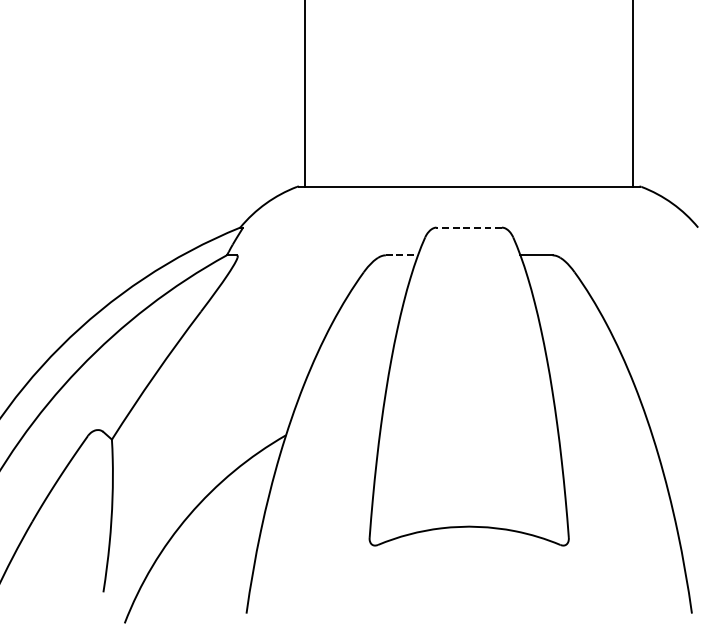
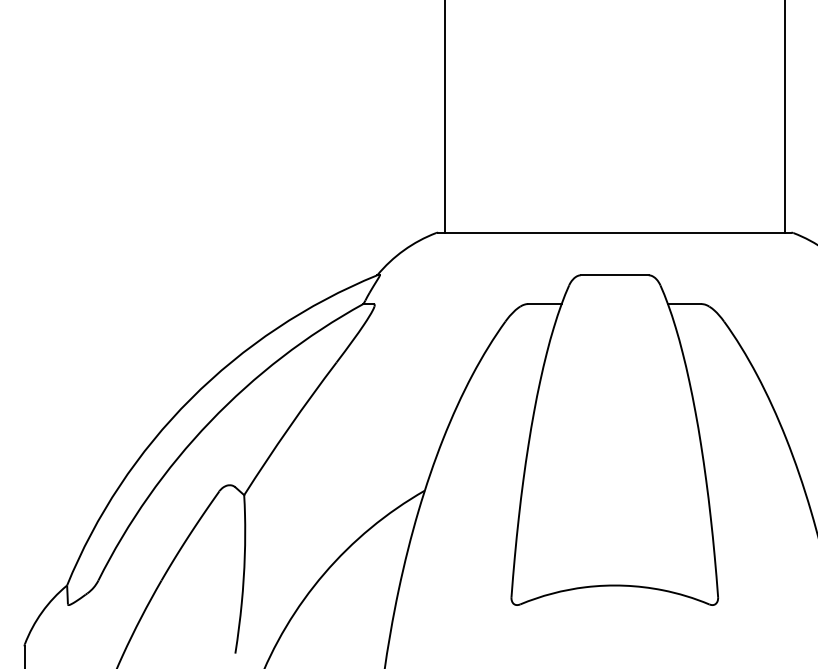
line: (468, 227) -> (614, 275), dashed -> solid
line: (402, 255) -> (545, 304), dashed -> solid

